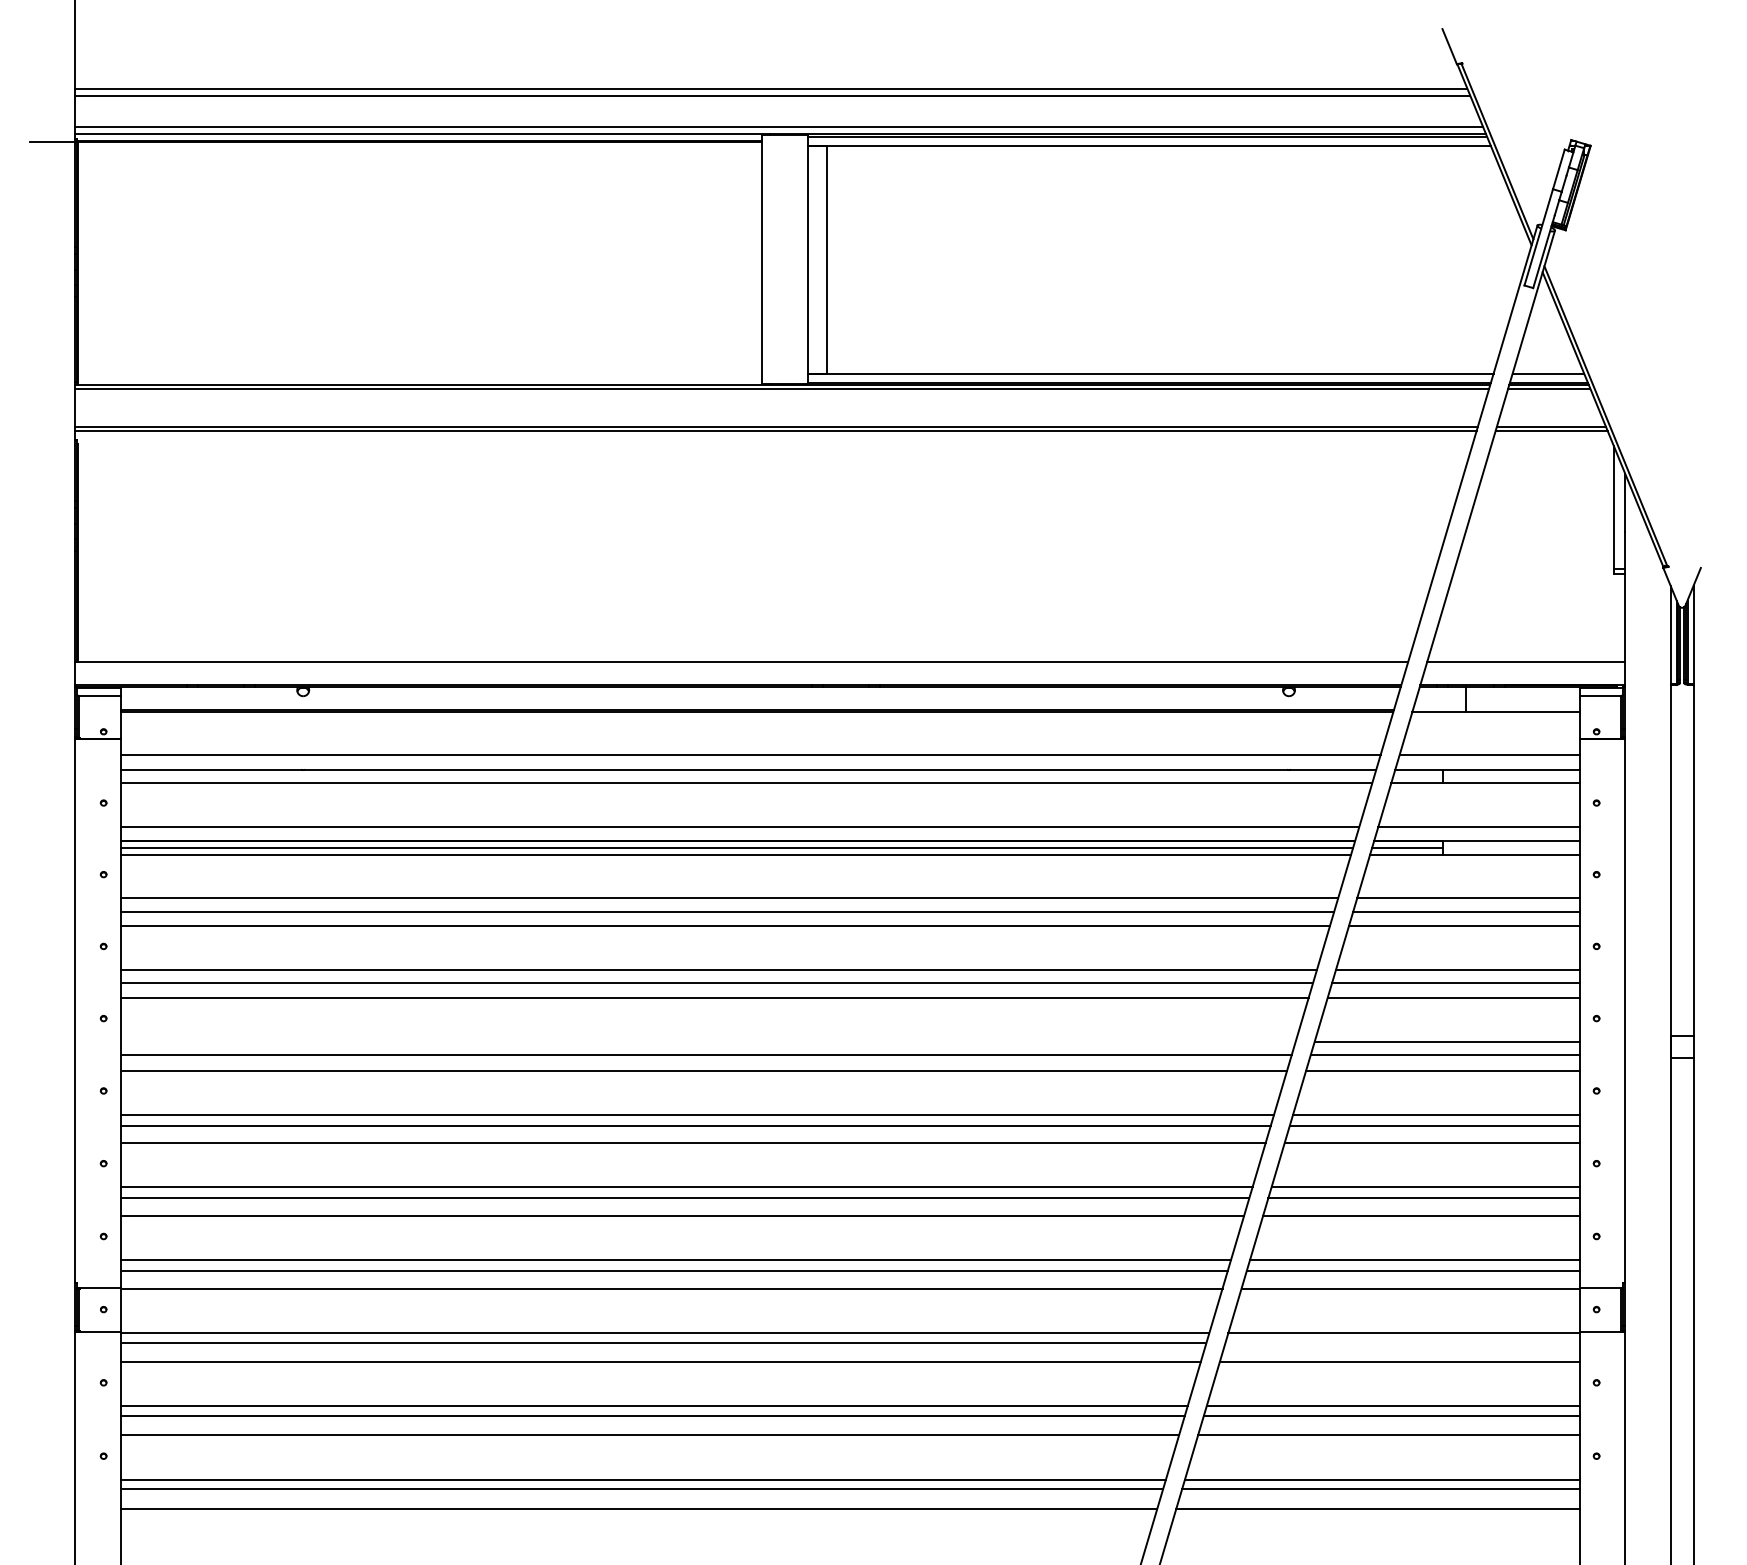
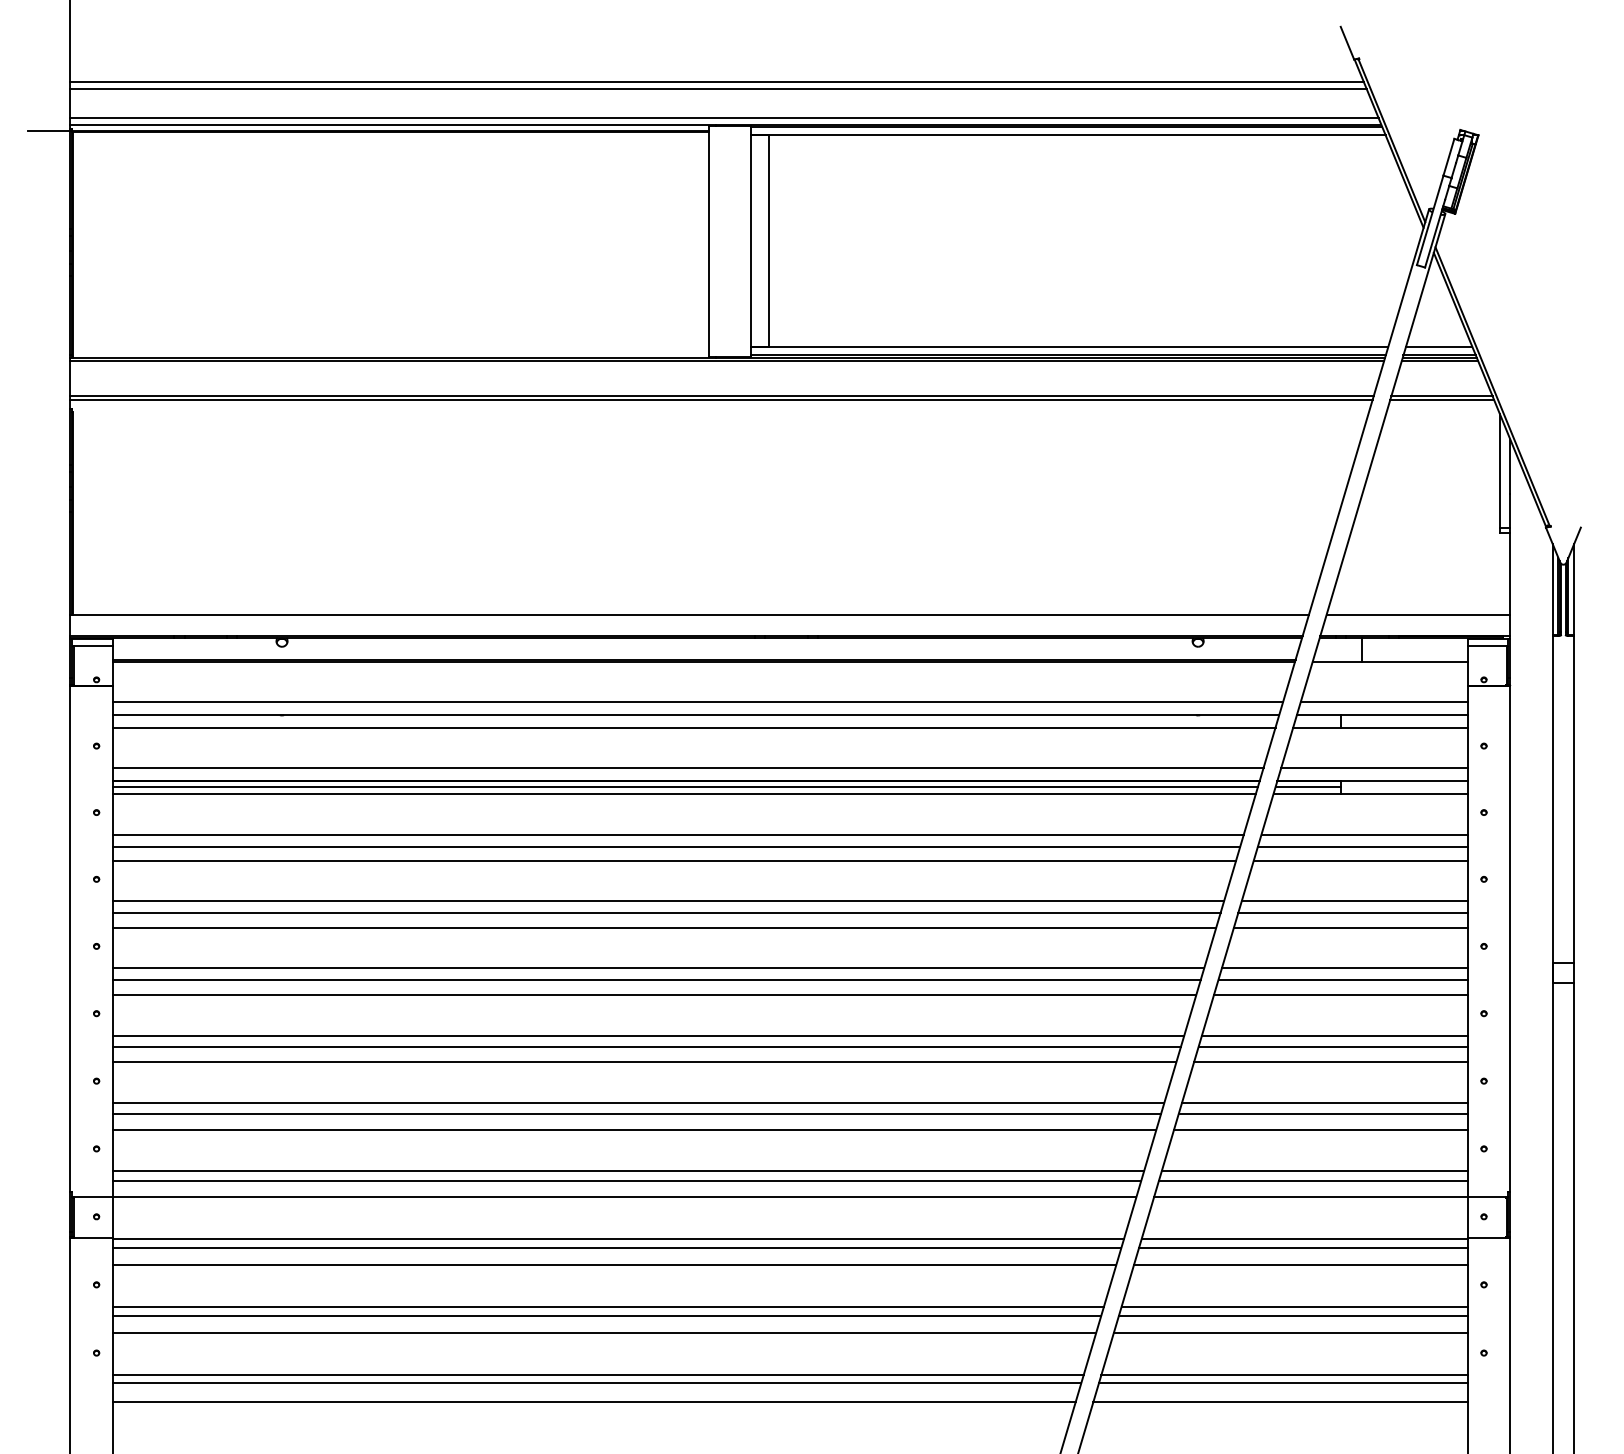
line: (707, 1042) -> (657, 968), added
line: (1402, 1343) -> (1303, 1248), added

